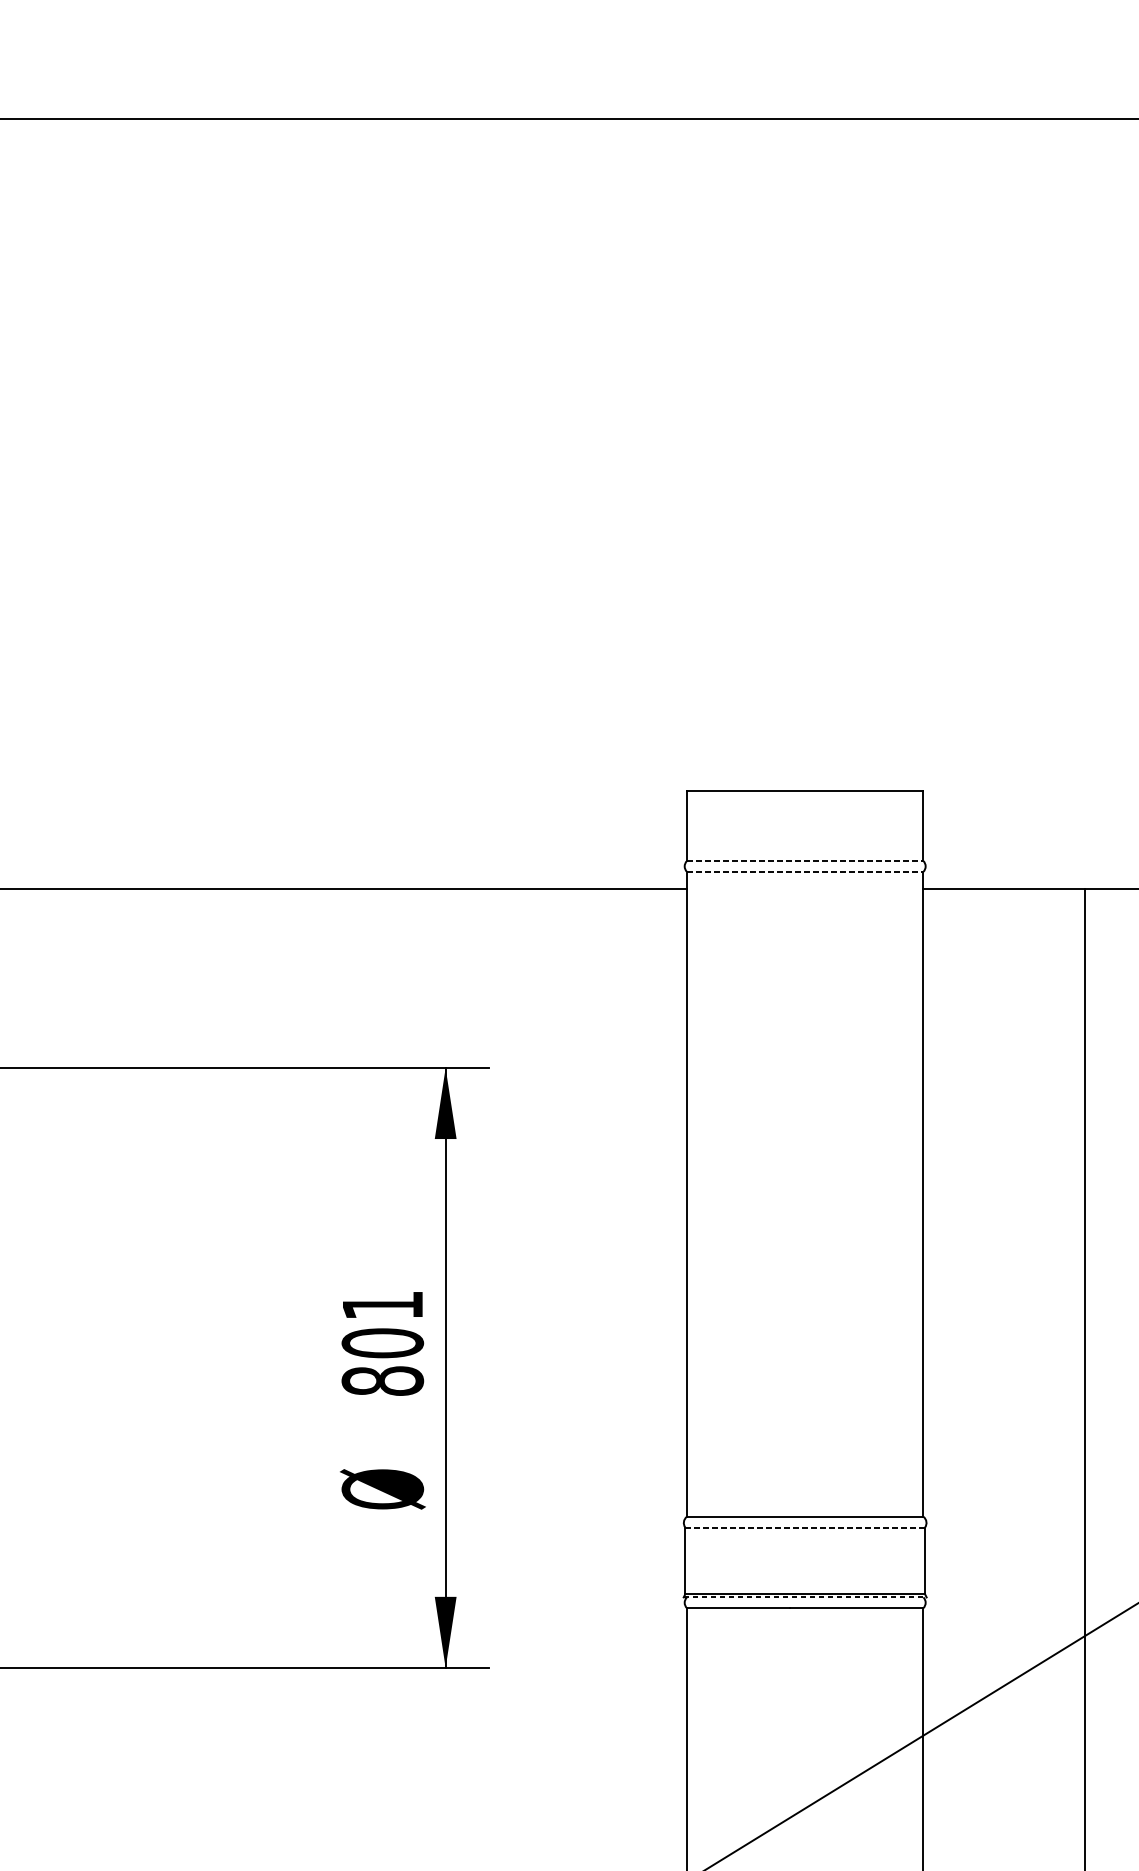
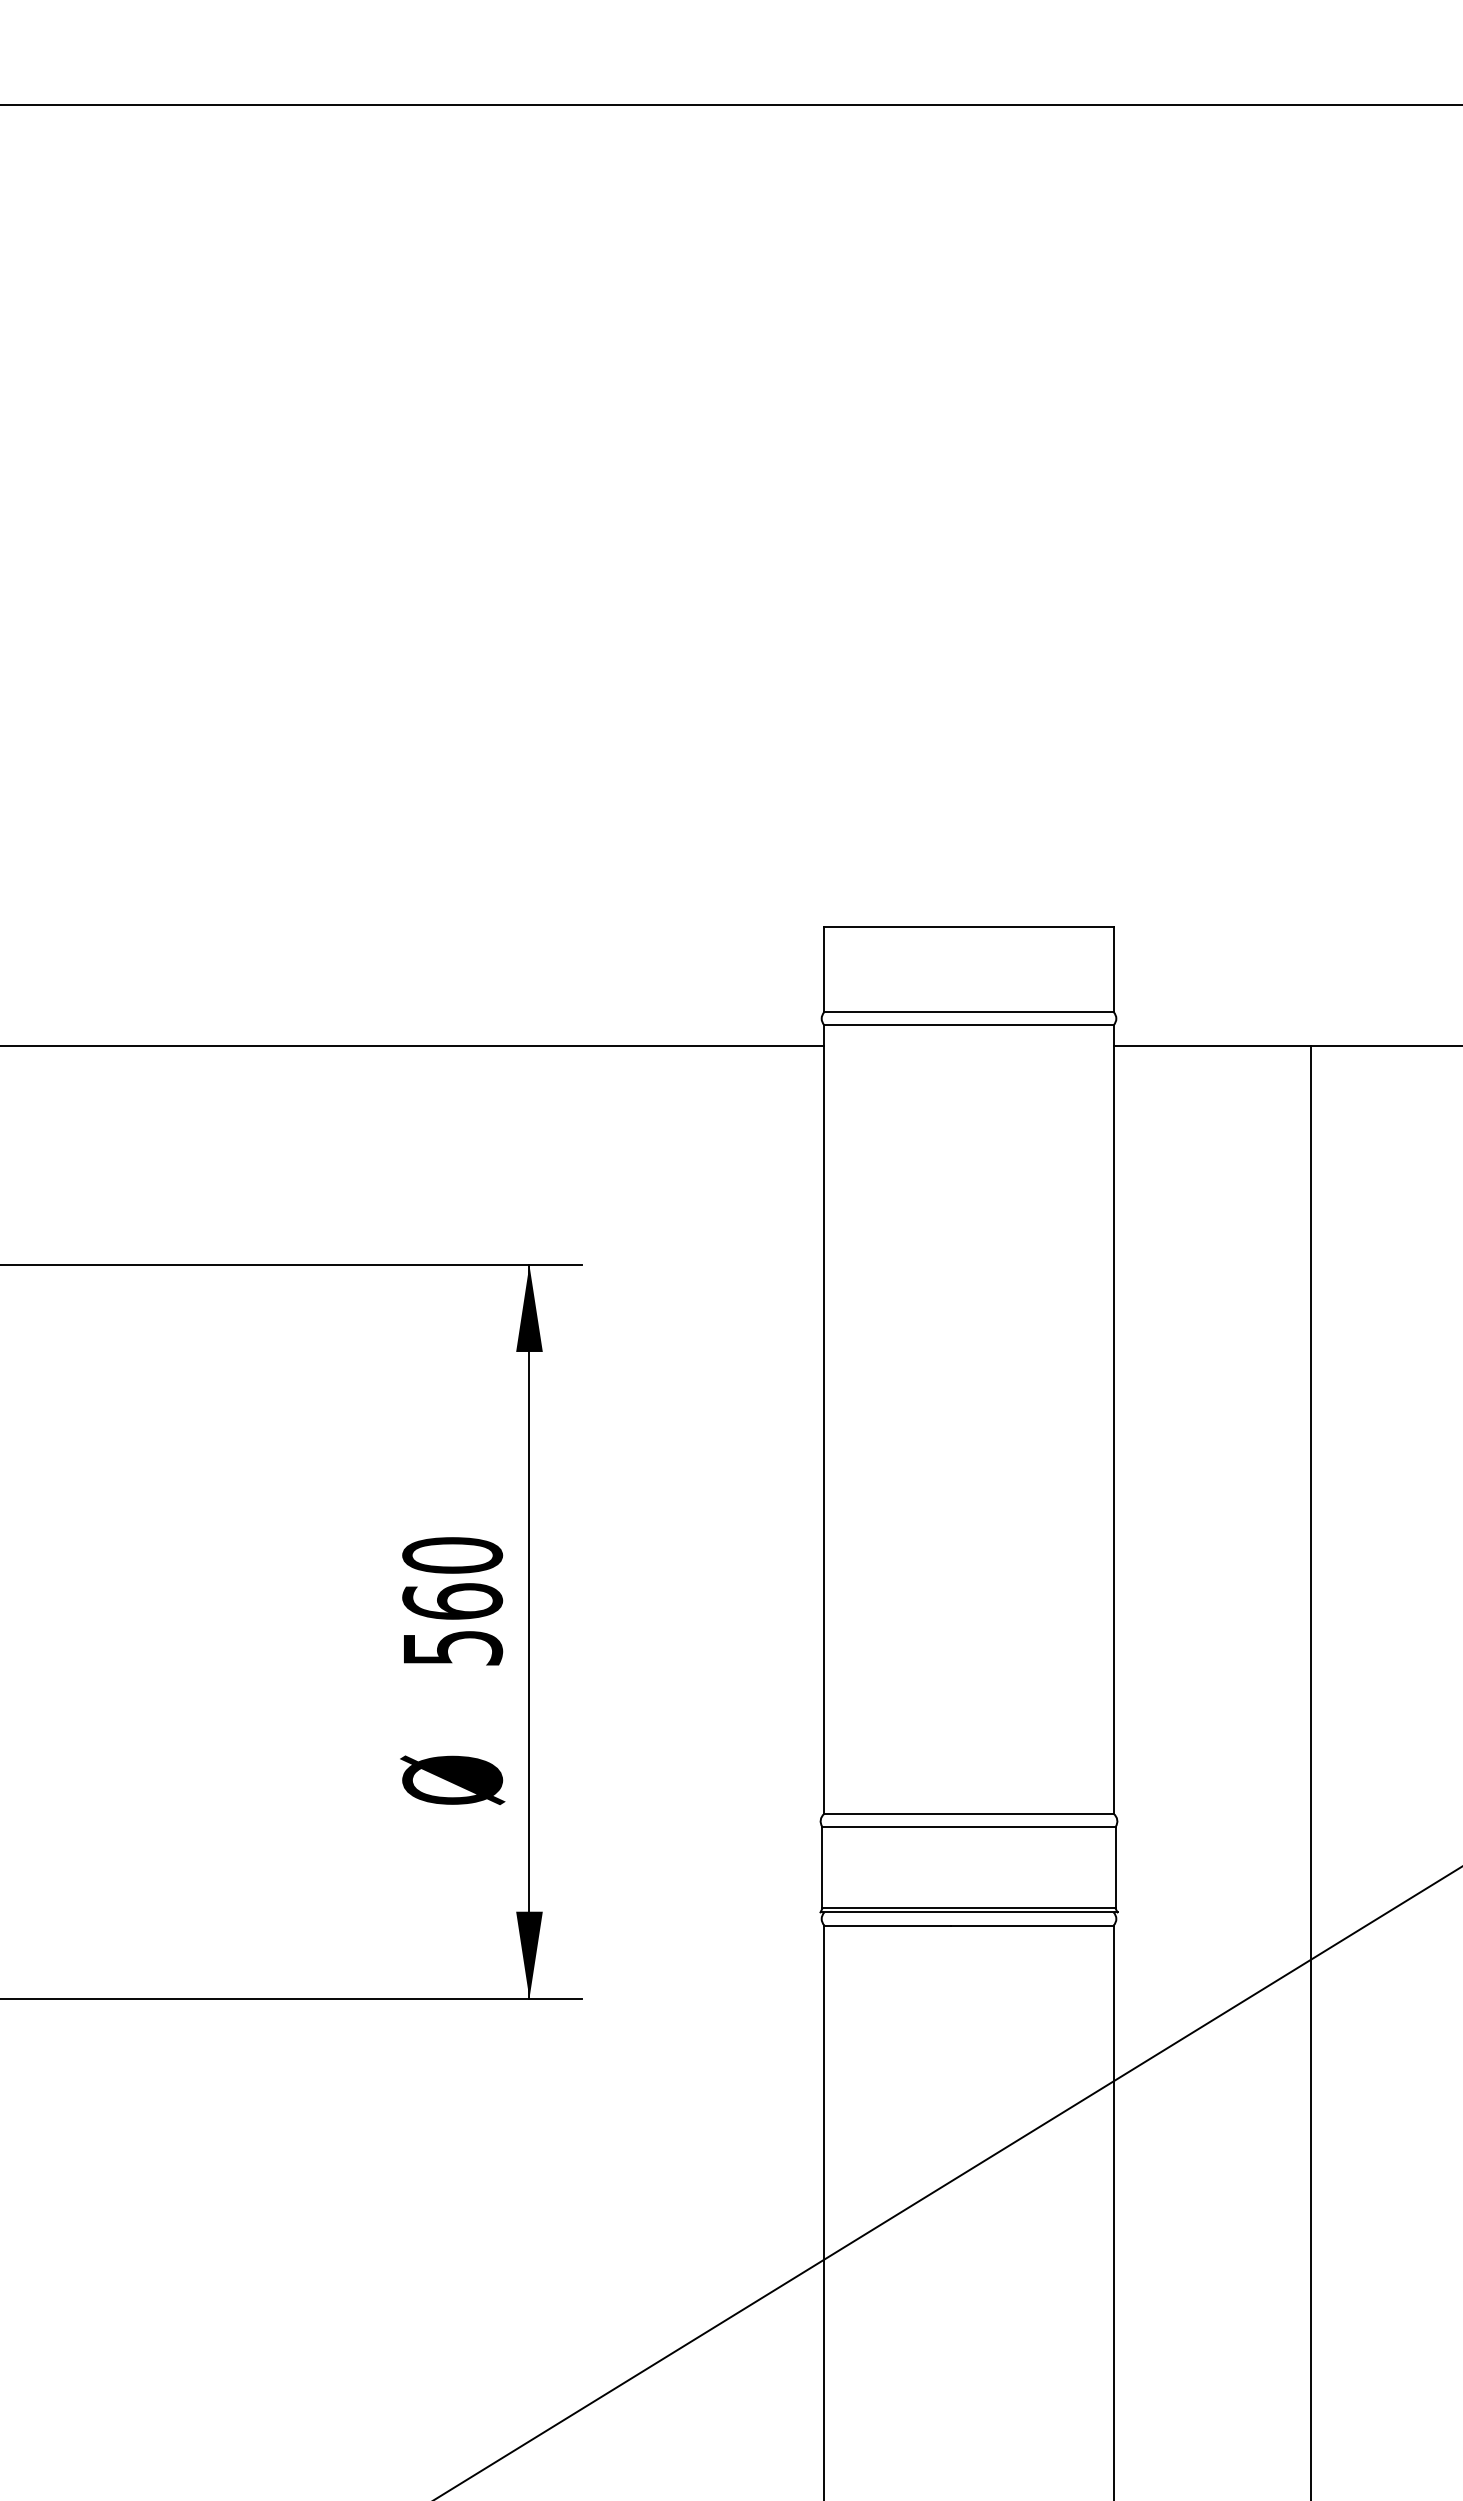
line: (805, 861) -> (969, 1012), dashed -> solid
line: (805, 872) -> (969, 1025), dashed -> solid
text: (382, 1343) -> (452, 1601), 801 -> 560
line: (805, 1527) -> (969, 1826), dashed -> solid
line: (805, 1597) -> (969, 1912), dashed -> solid

